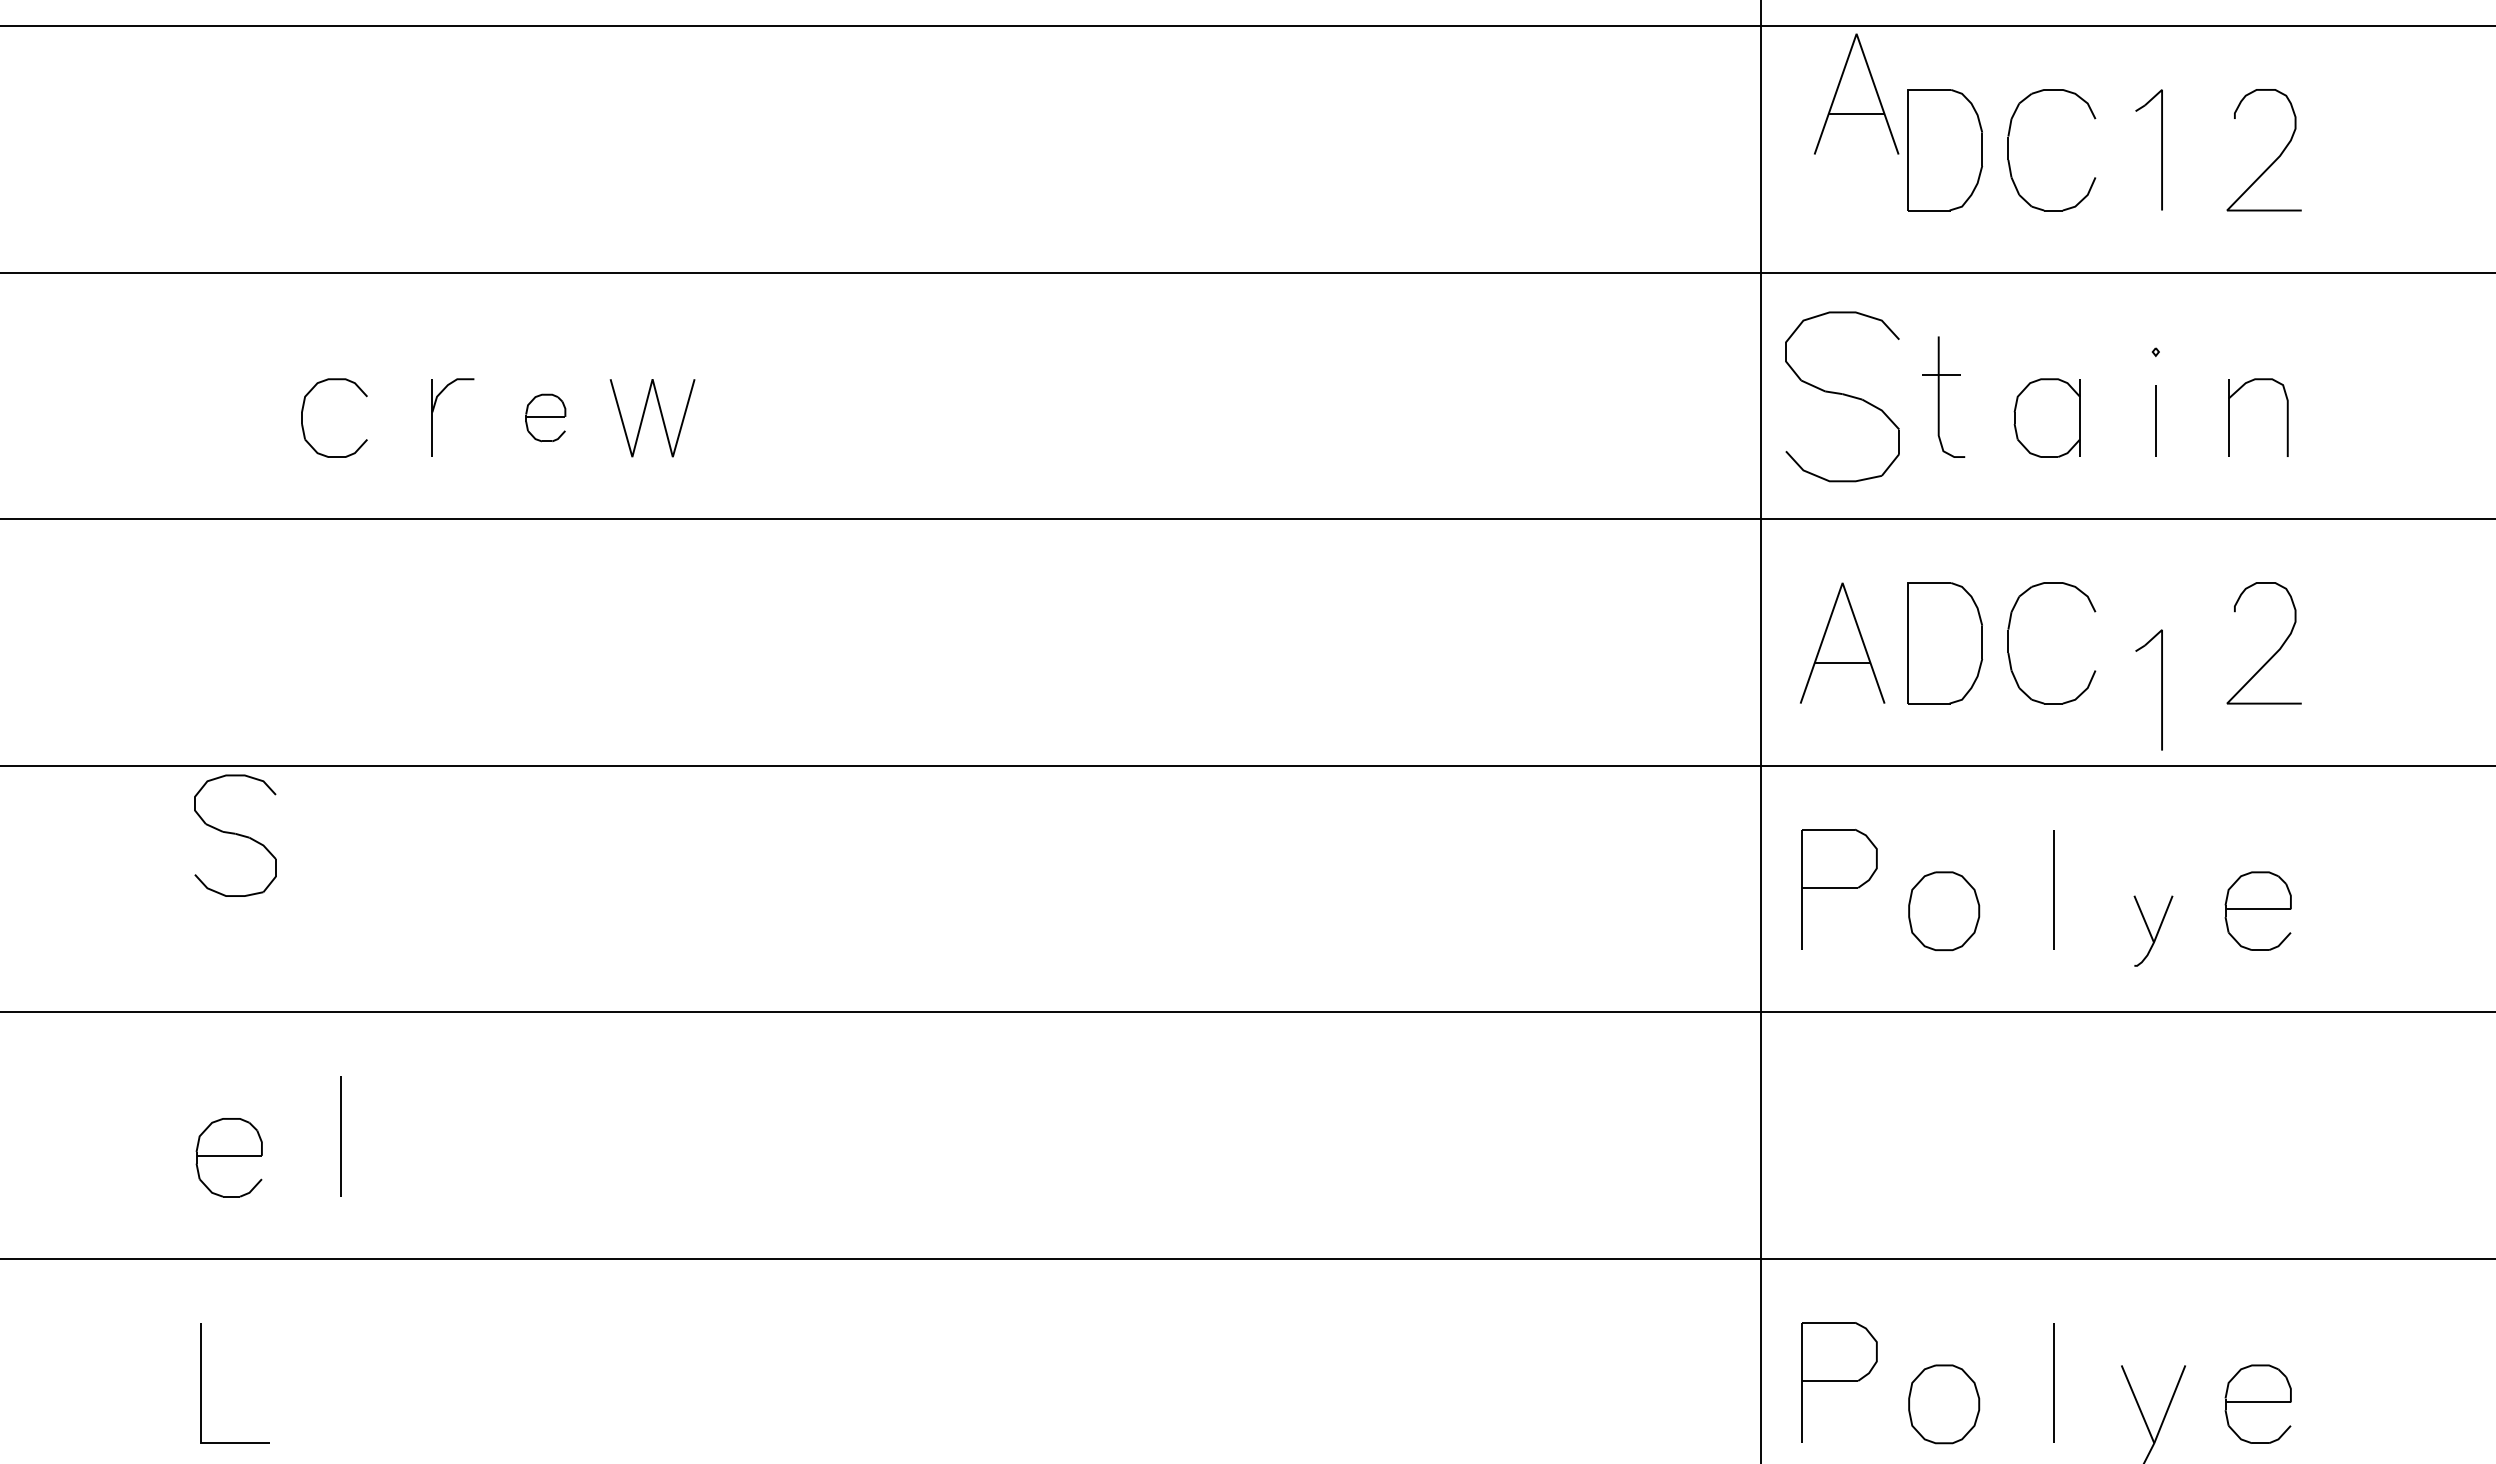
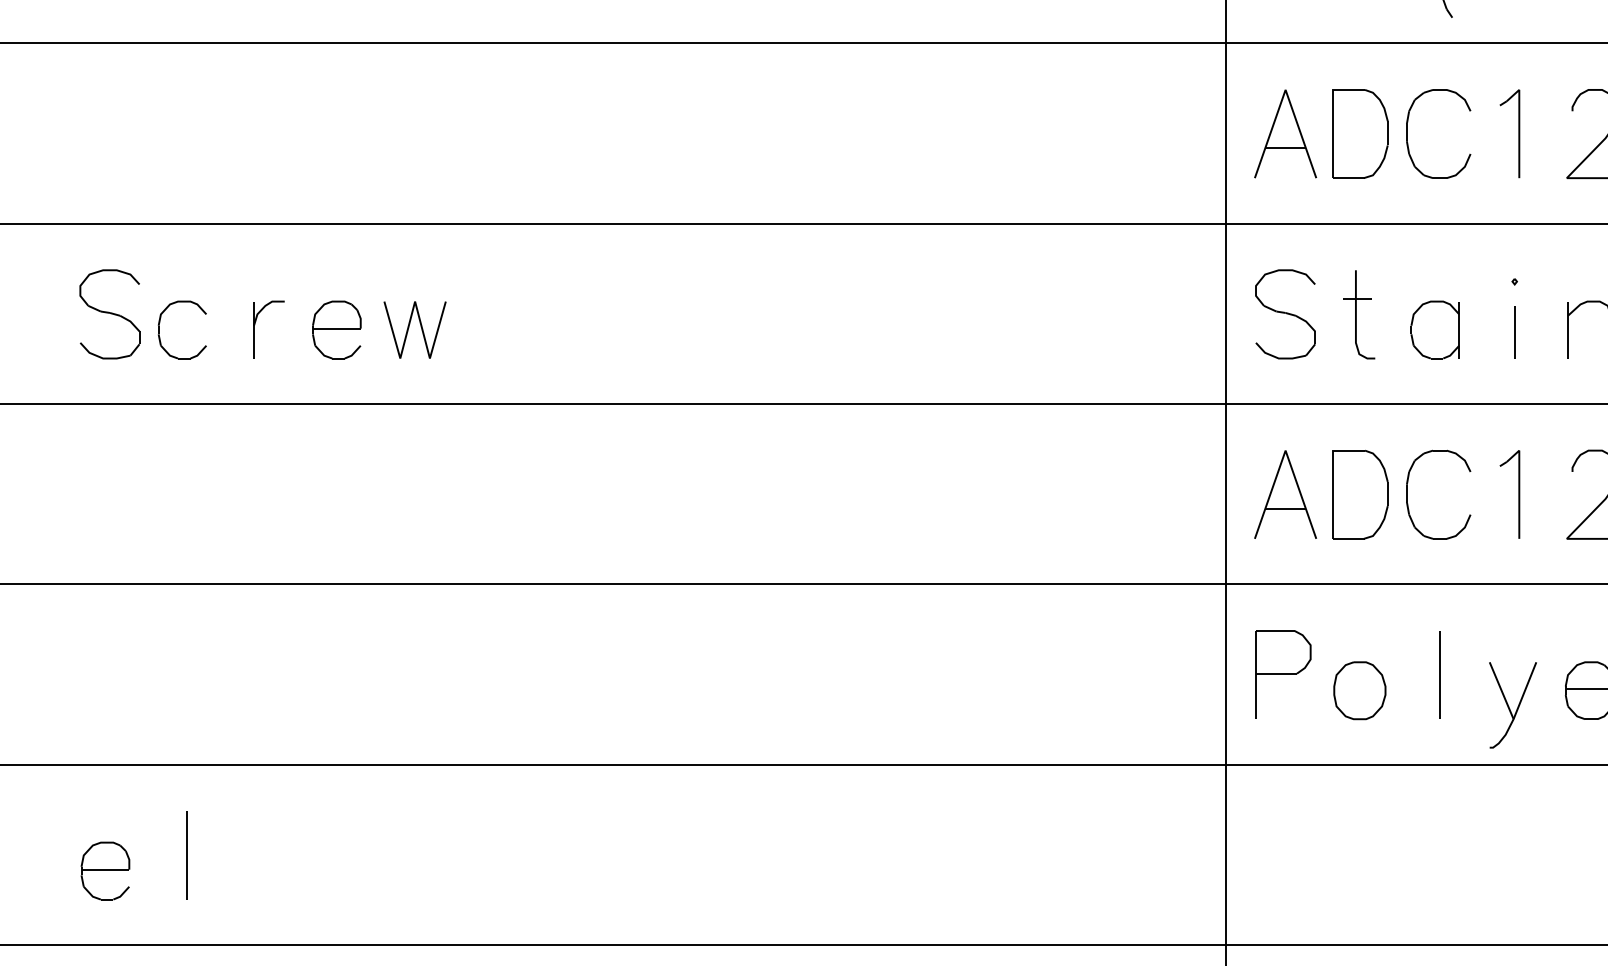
part: (1856, 93) -> (1285, 133), moved
part: (1842, 396) -> (1285, 314), size x0.71
part: (545, 417) -> (336, 329), size x1.67
part: (2161, 689) -> (1518, 494), moved
part: (235, 835) -> (110, 314), moved
part: (2153, 930) -> (1513, 704), size x1.67

